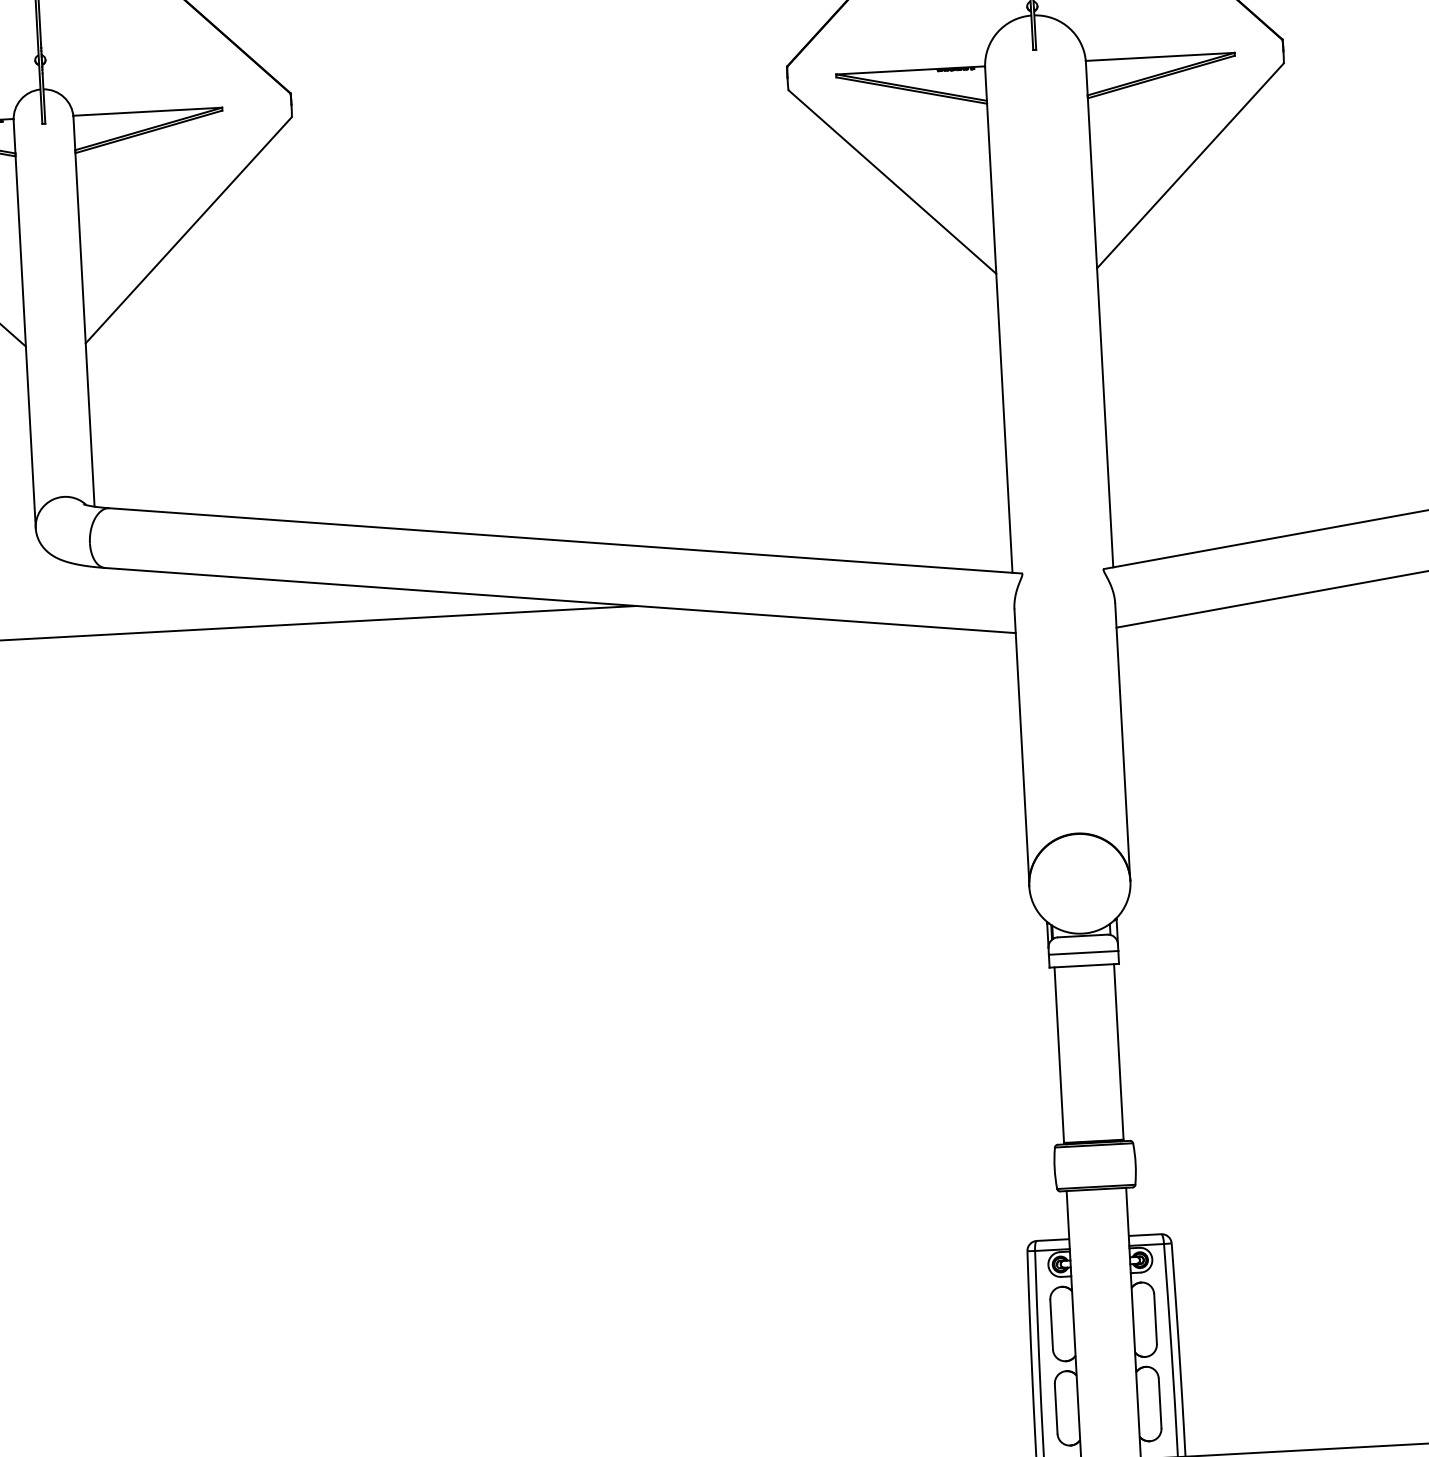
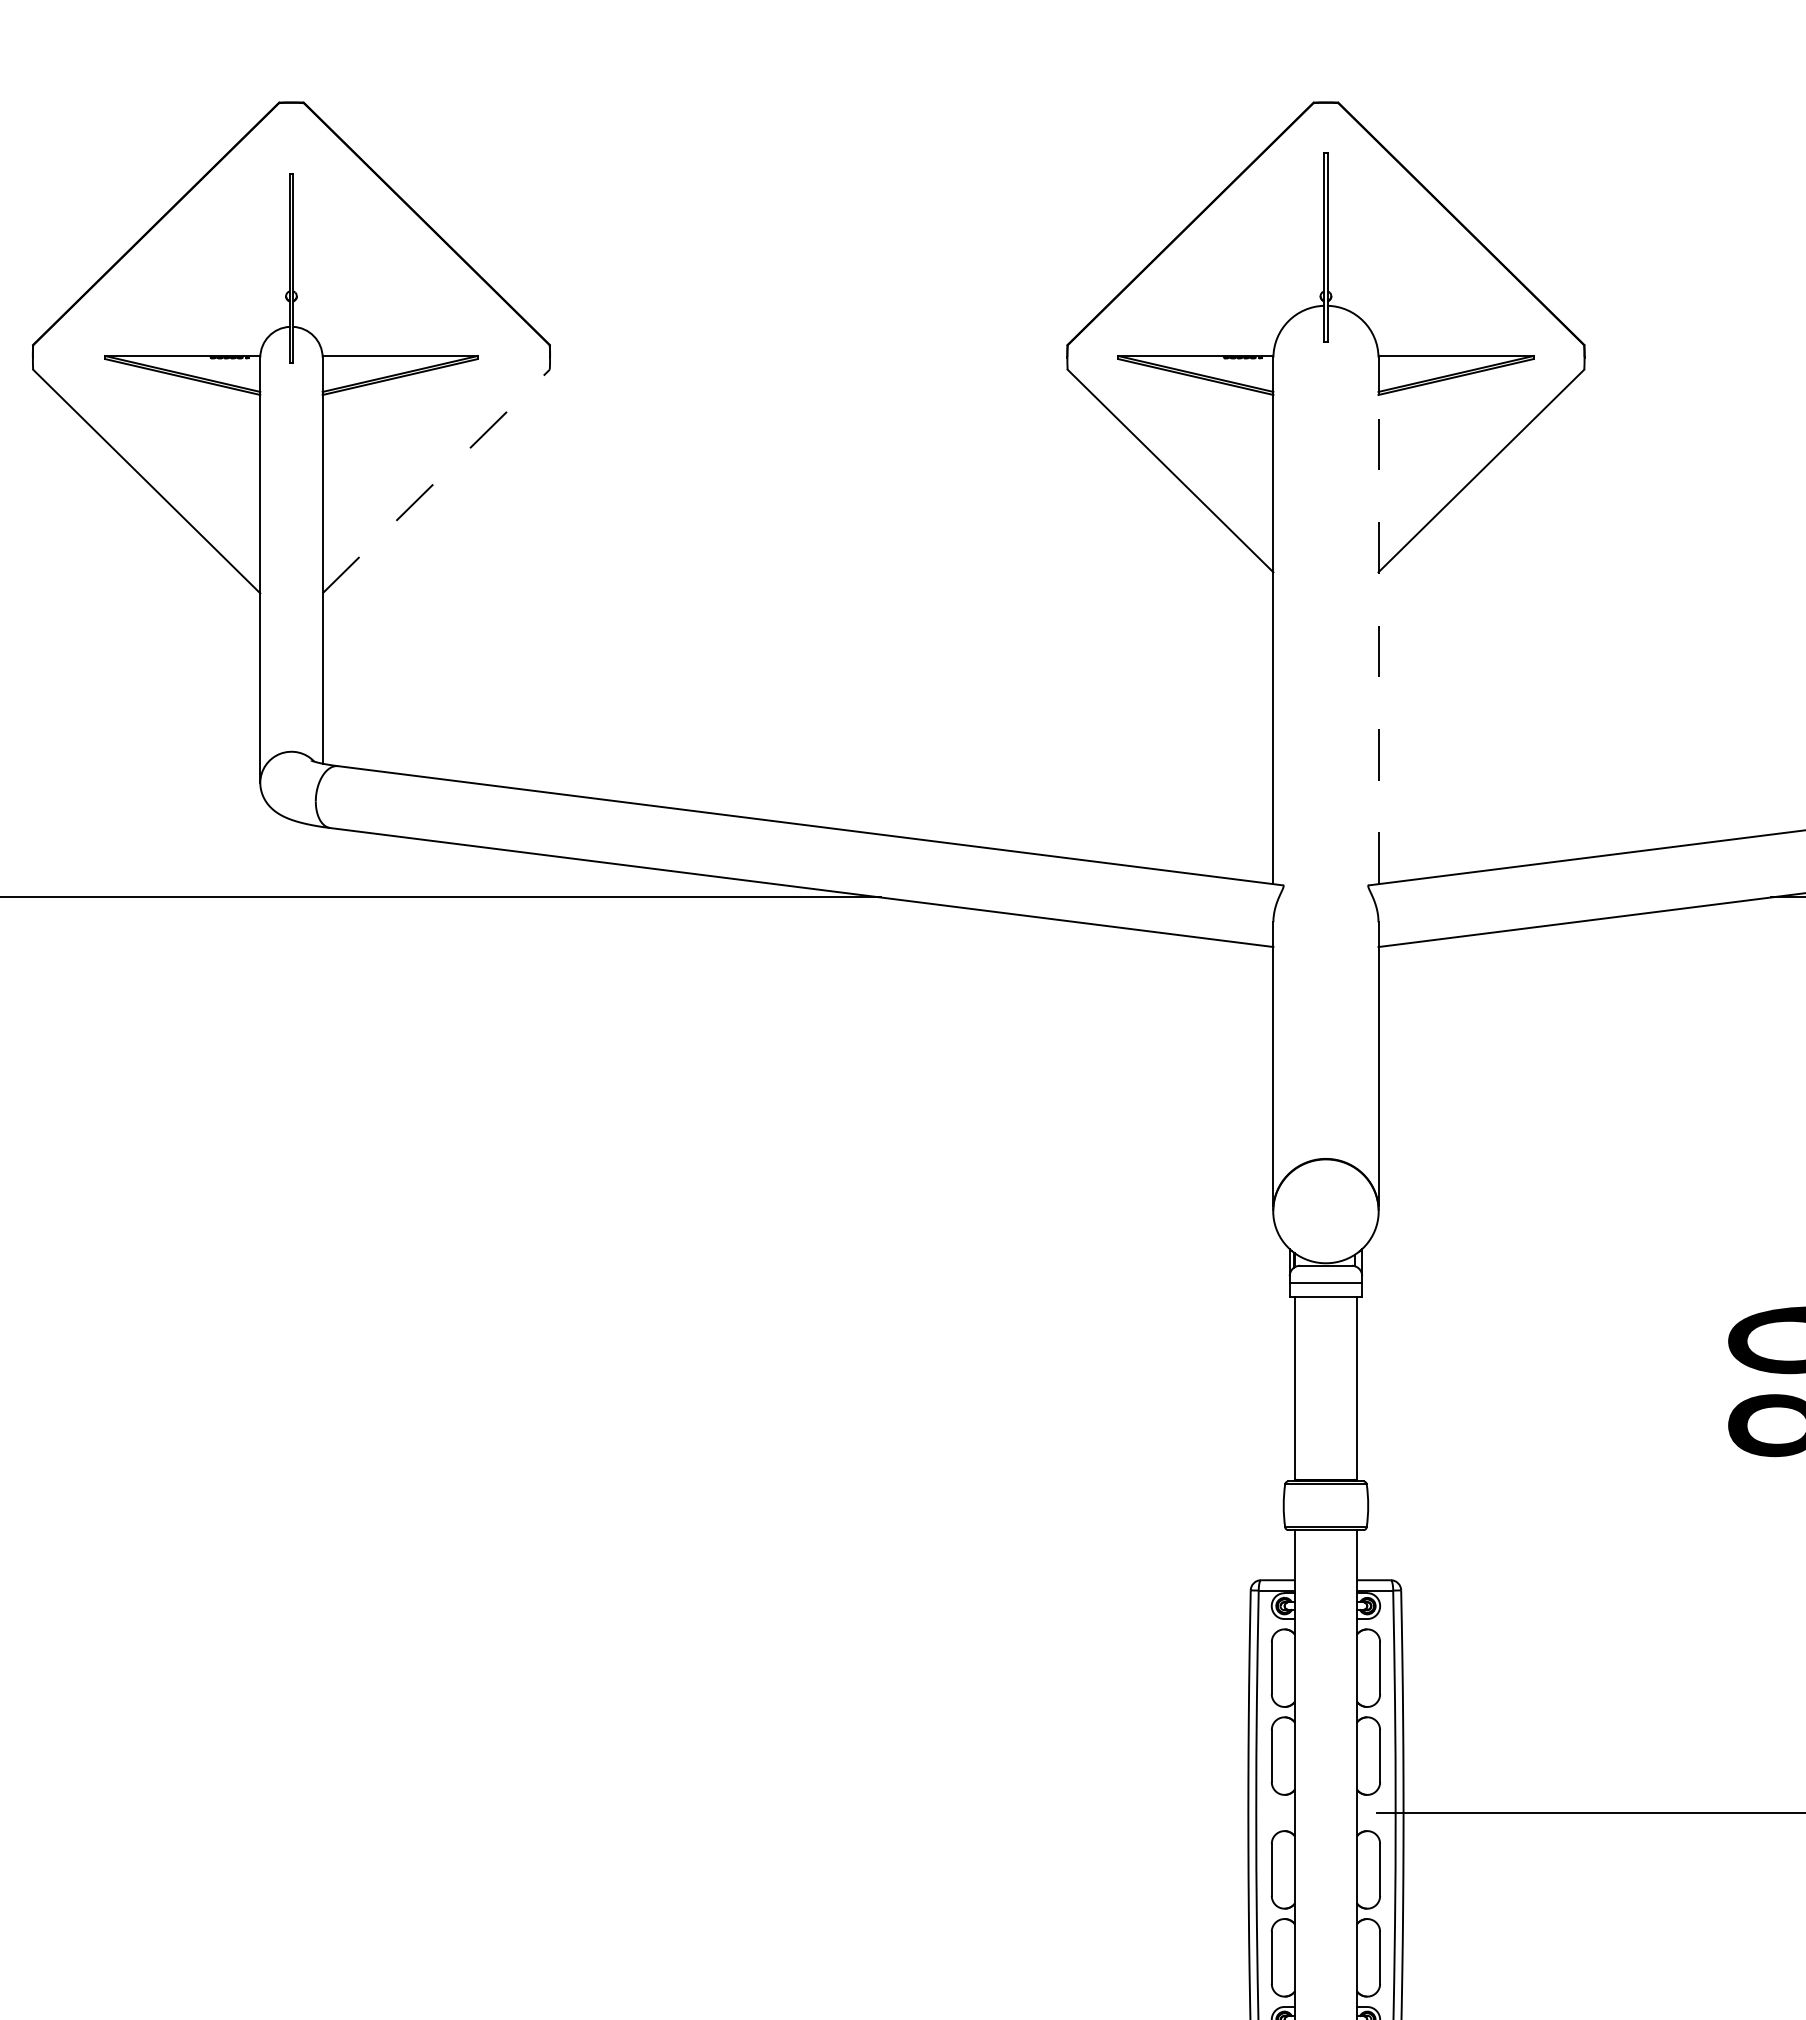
line: (189, 230) -> (436, 481), solid -> dashed
line: (1100, 331) -> (1378, 638), solid -> dashed

